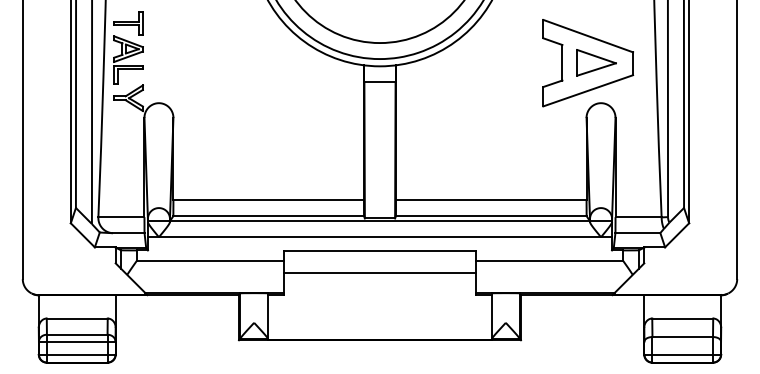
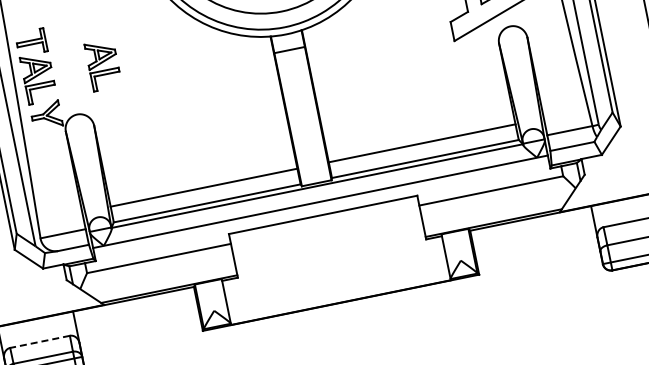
part: (194, 59) -> (103, 64), added
line: (379, 272) -> (327, 236), removed
line: (76, 318) -> (39, 341), solid -> dashed

